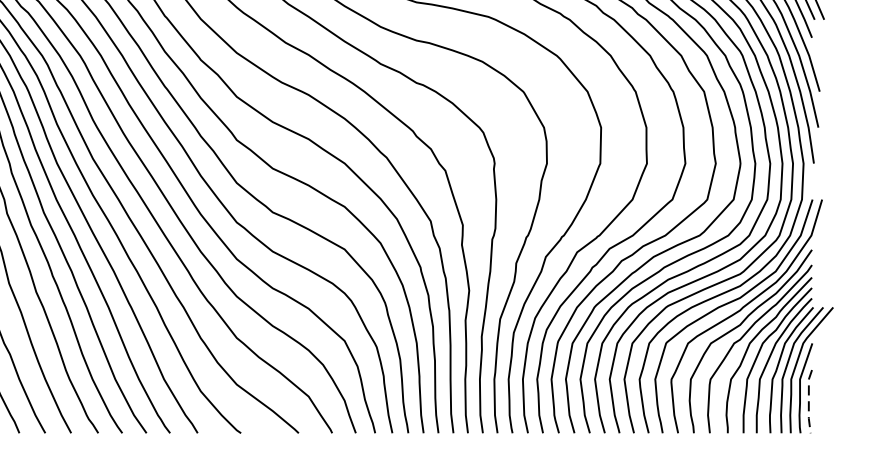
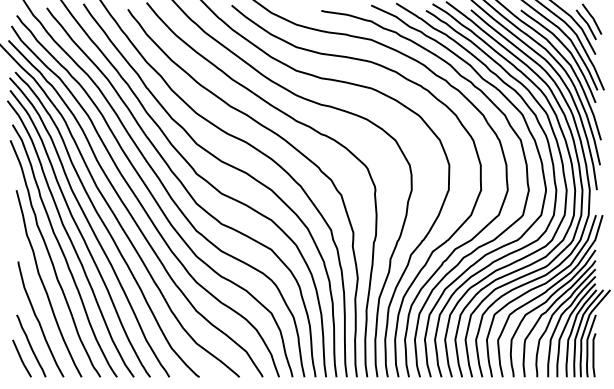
line: (808, 401) -> (593, 355), dashed -> solid

